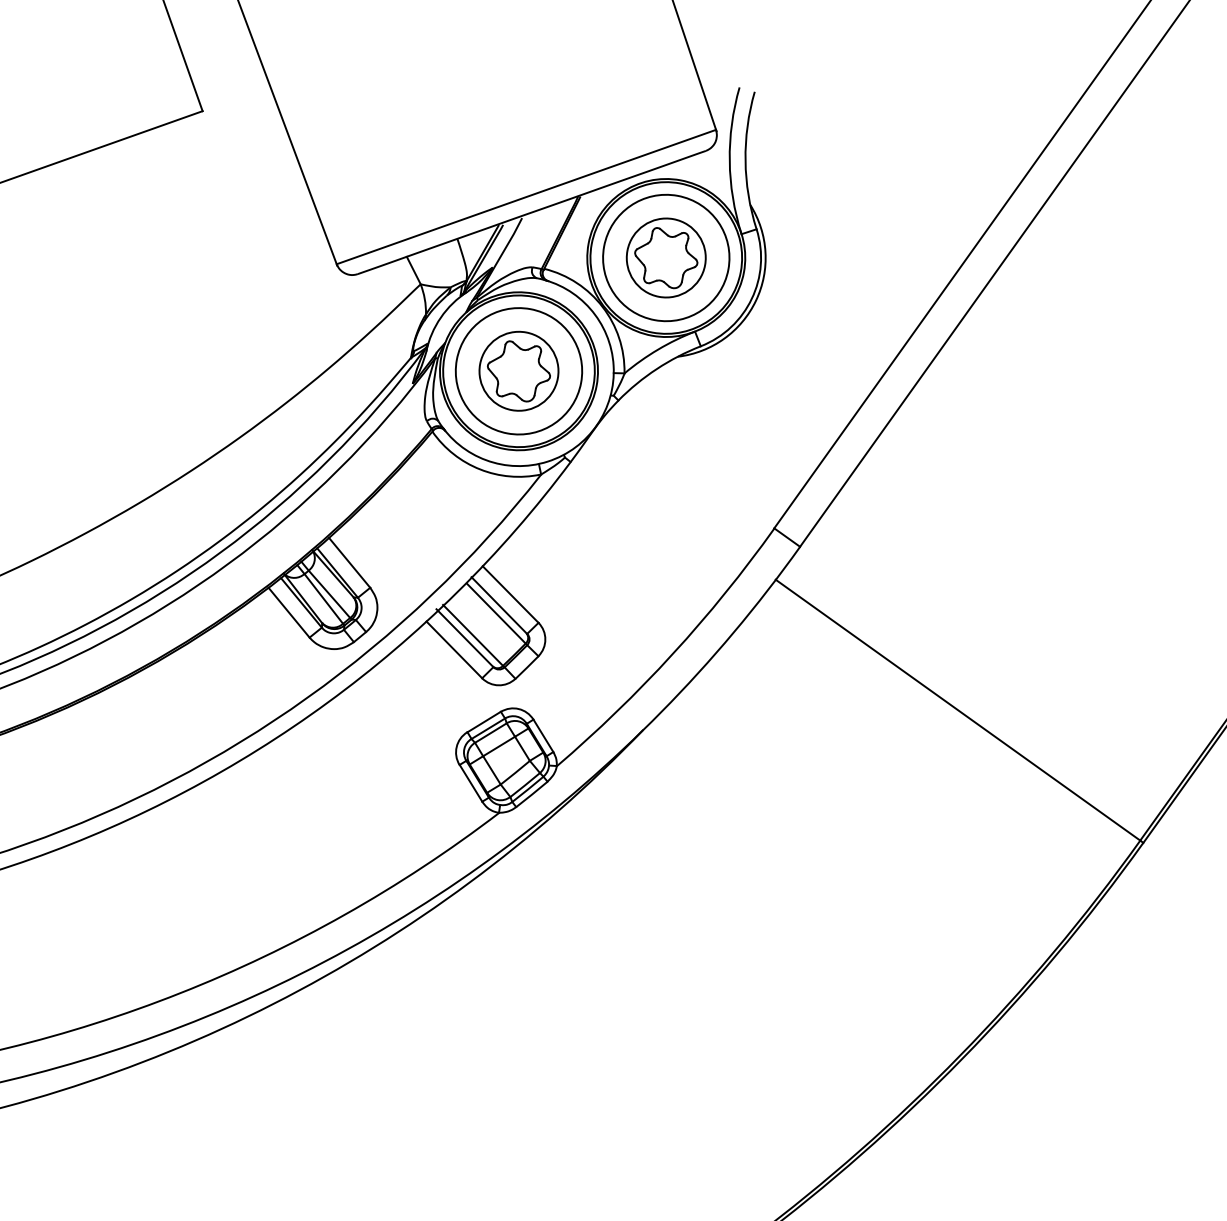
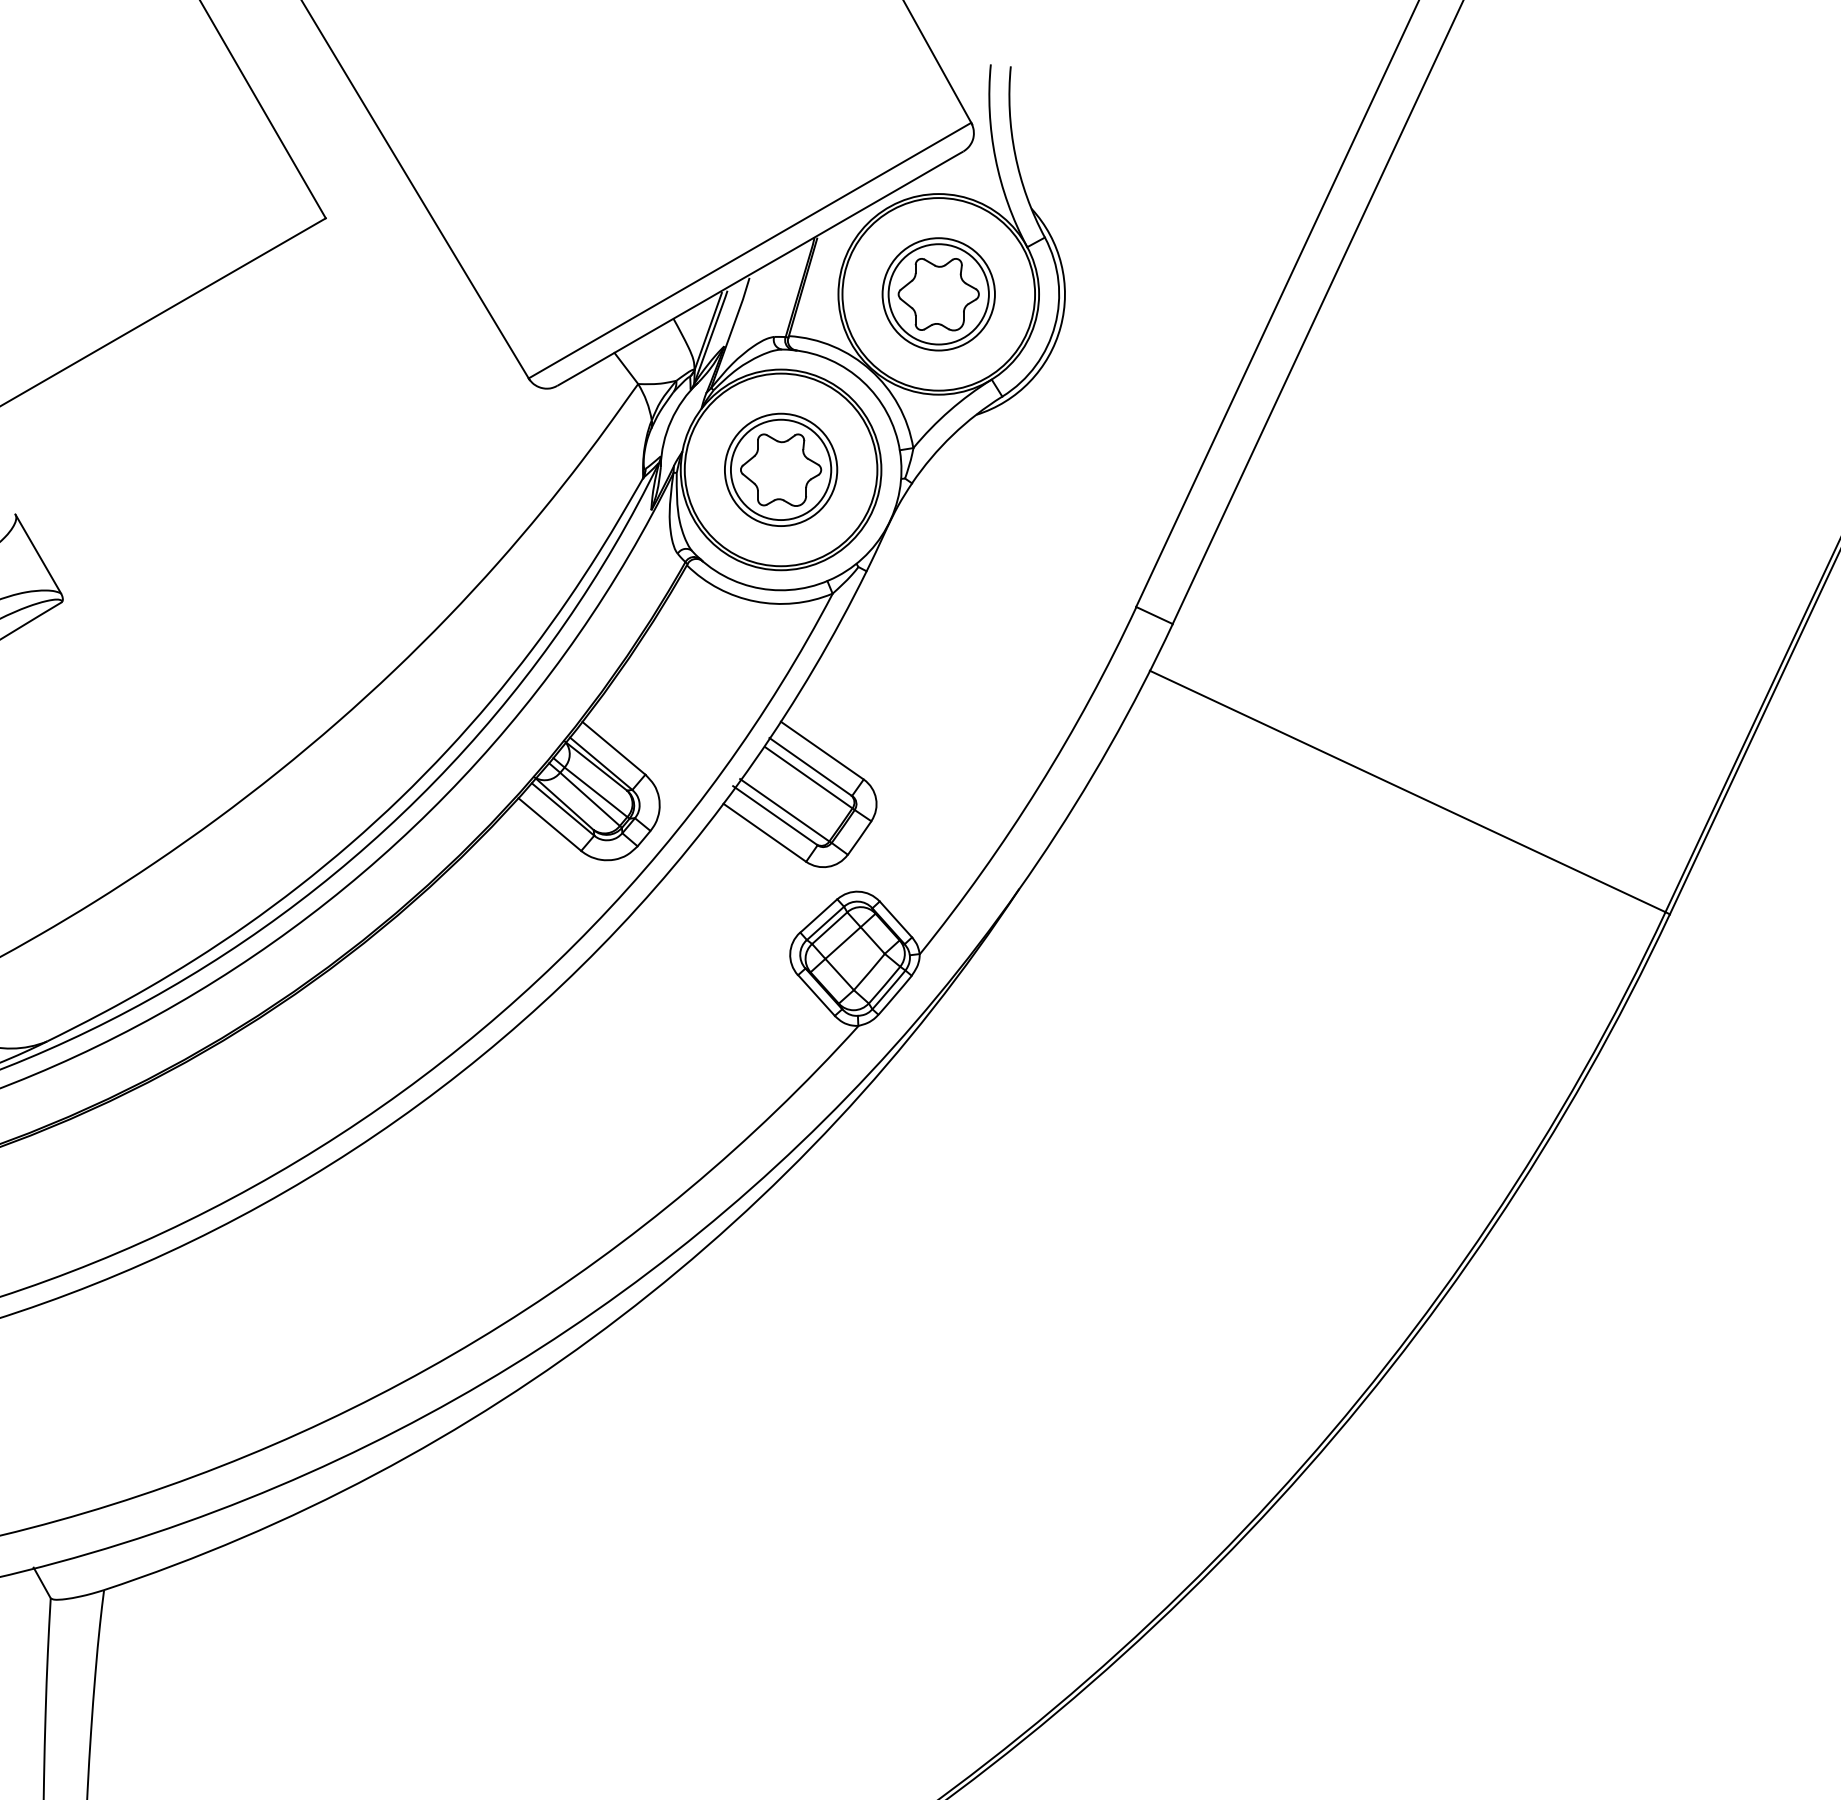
circle: (666, 258) -> (938, 294), size x0.7
circle: (518, 370) -> (780, 469), size x0.7

